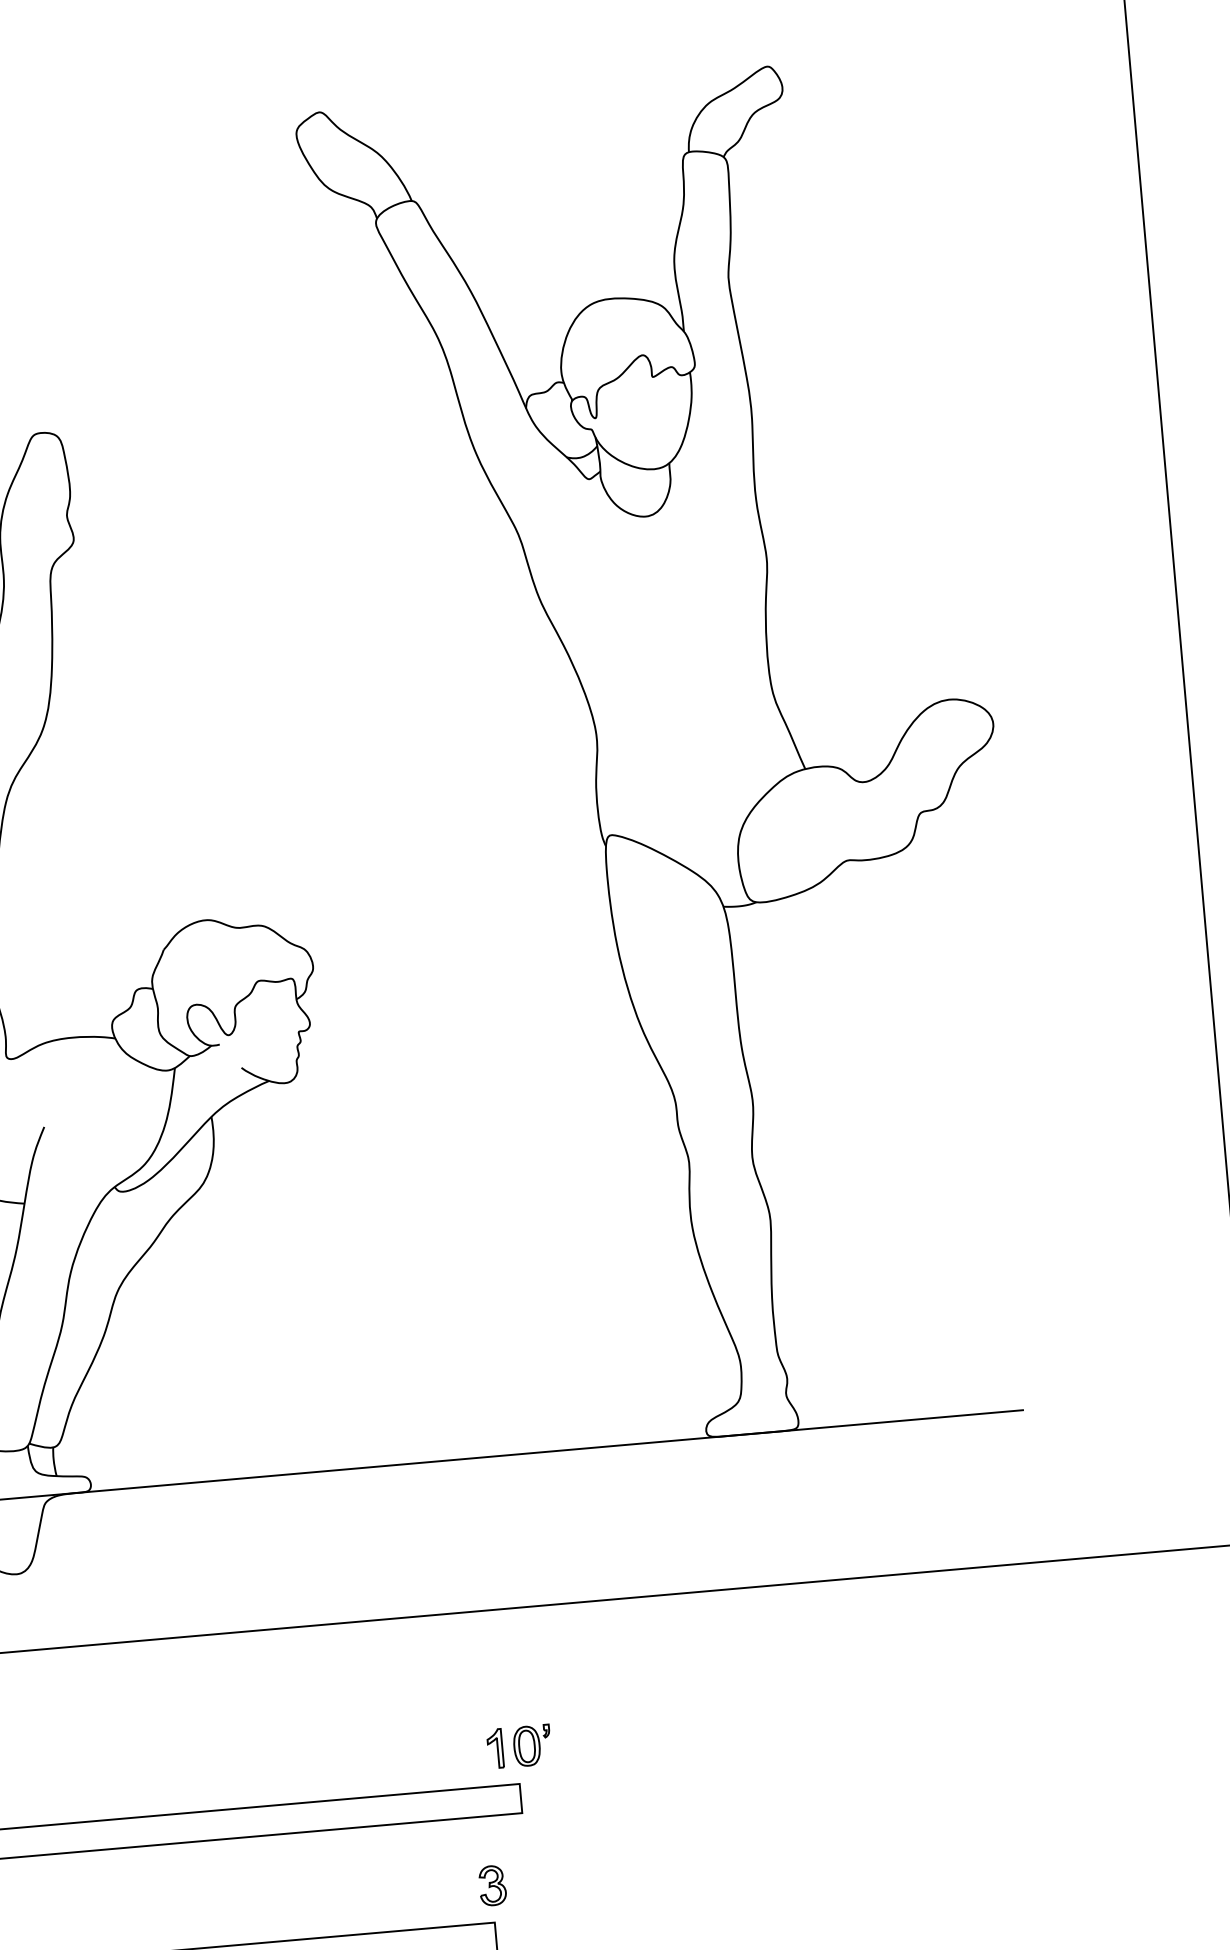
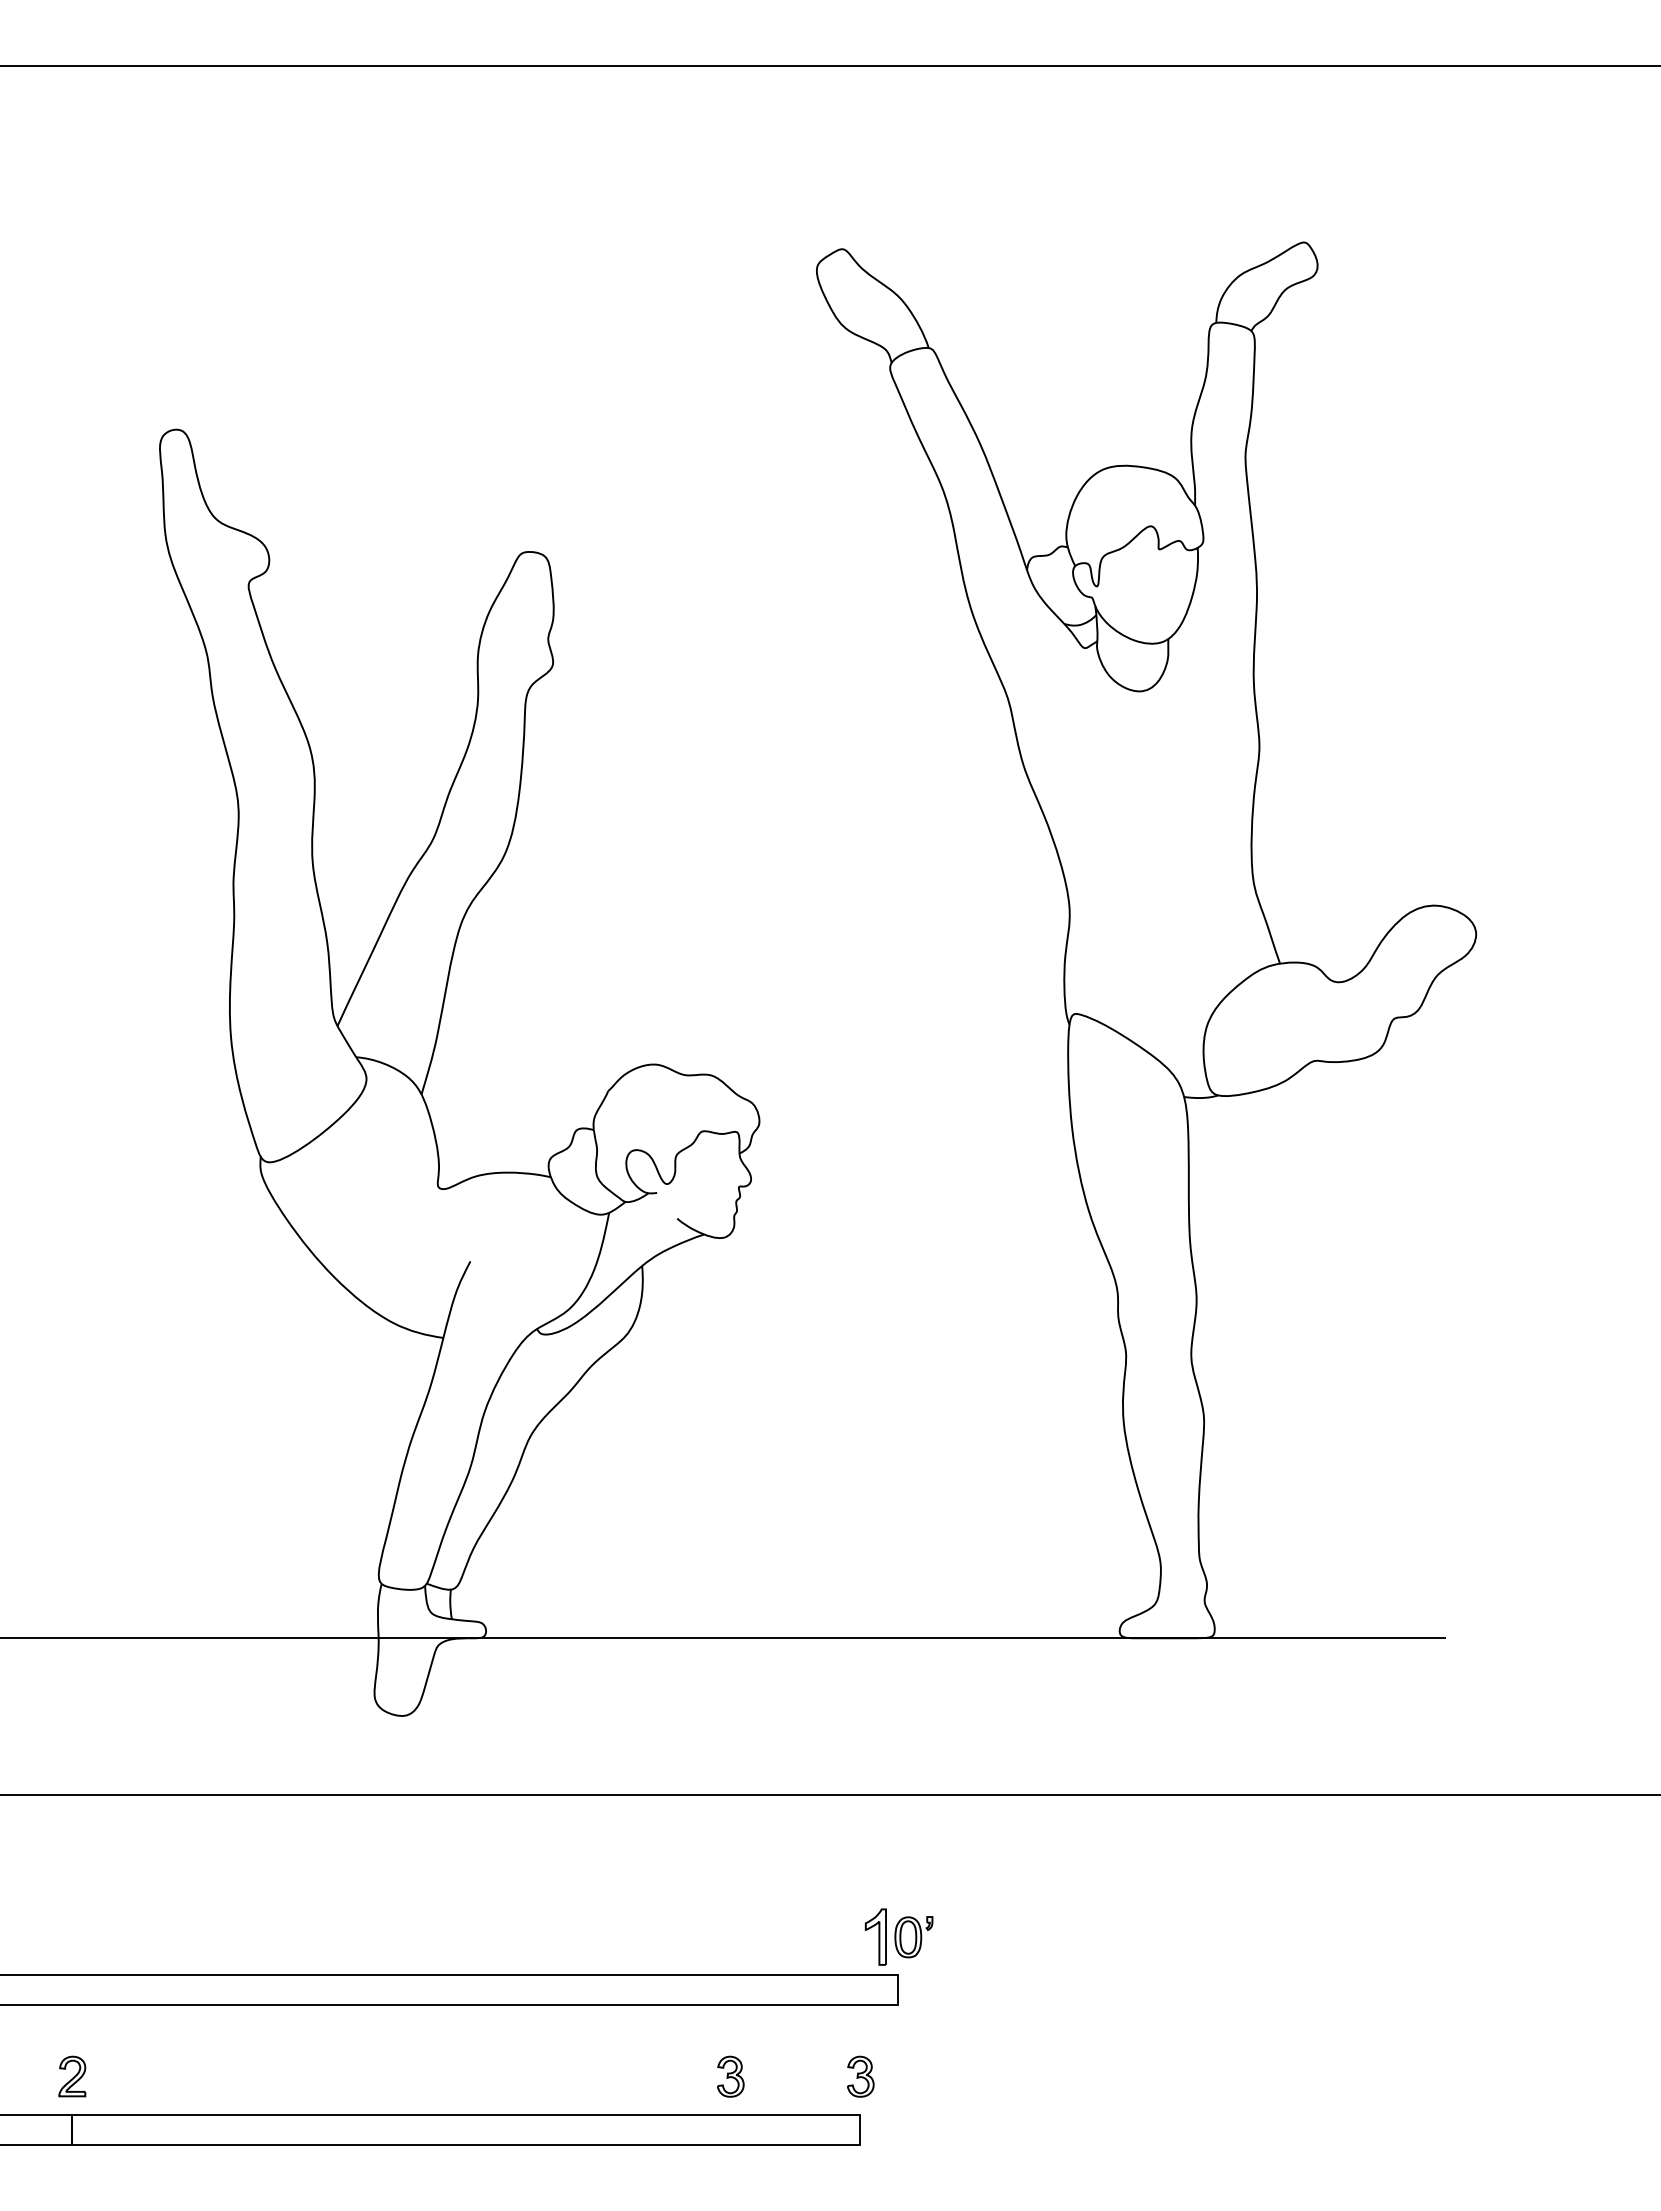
part: (495, 1748) -> (875, 1936), size x1.4
part: (366, 1896) -> (730, 2076), added

